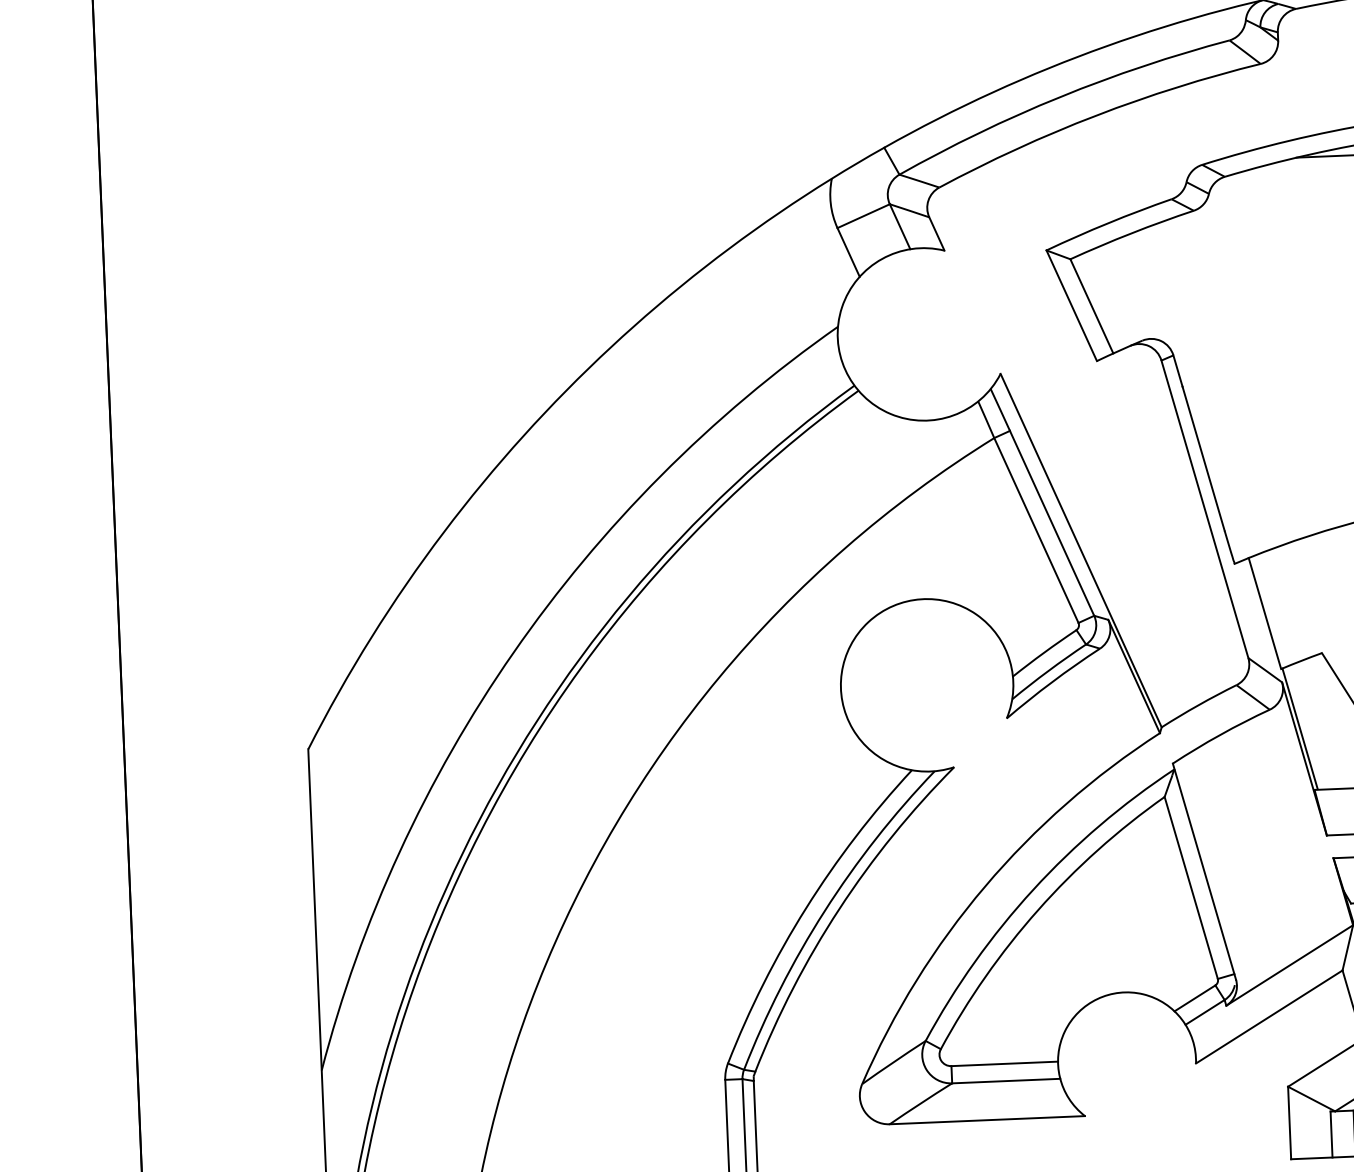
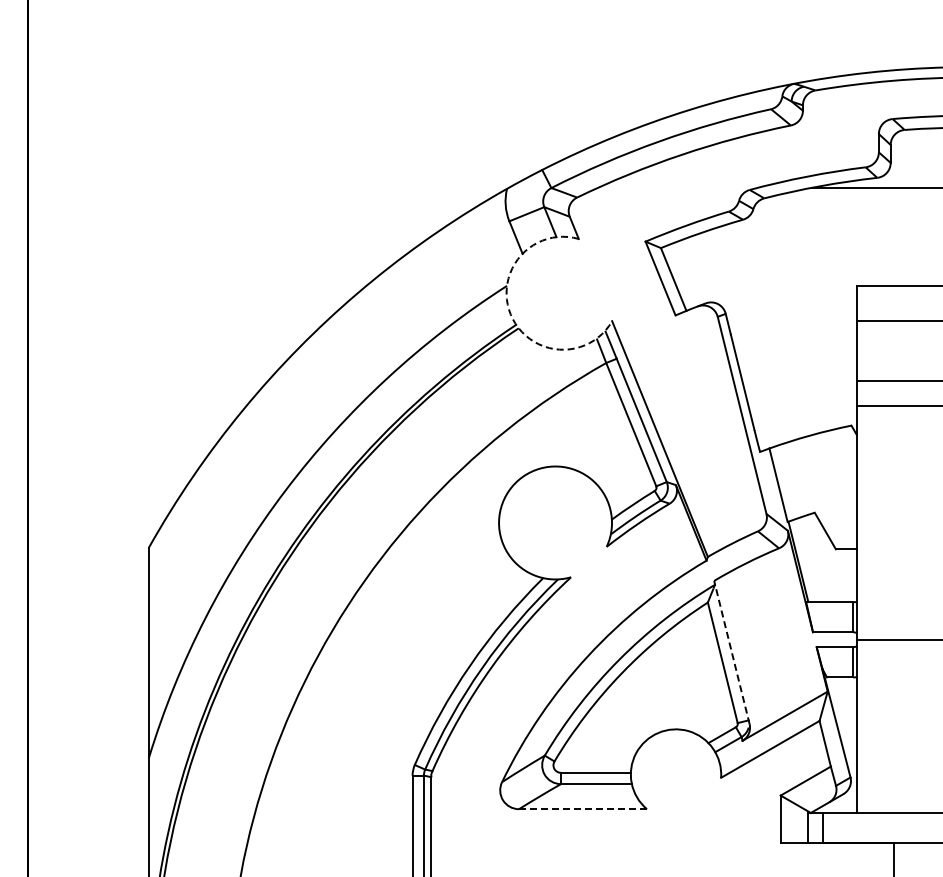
arc: (845, 370) -> (510, 314), solid -> dashed
line: (1203, 871) -> (731, 652), solid -> dashed
line: (988, 1120) -> (583, 809), solid -> dashed

